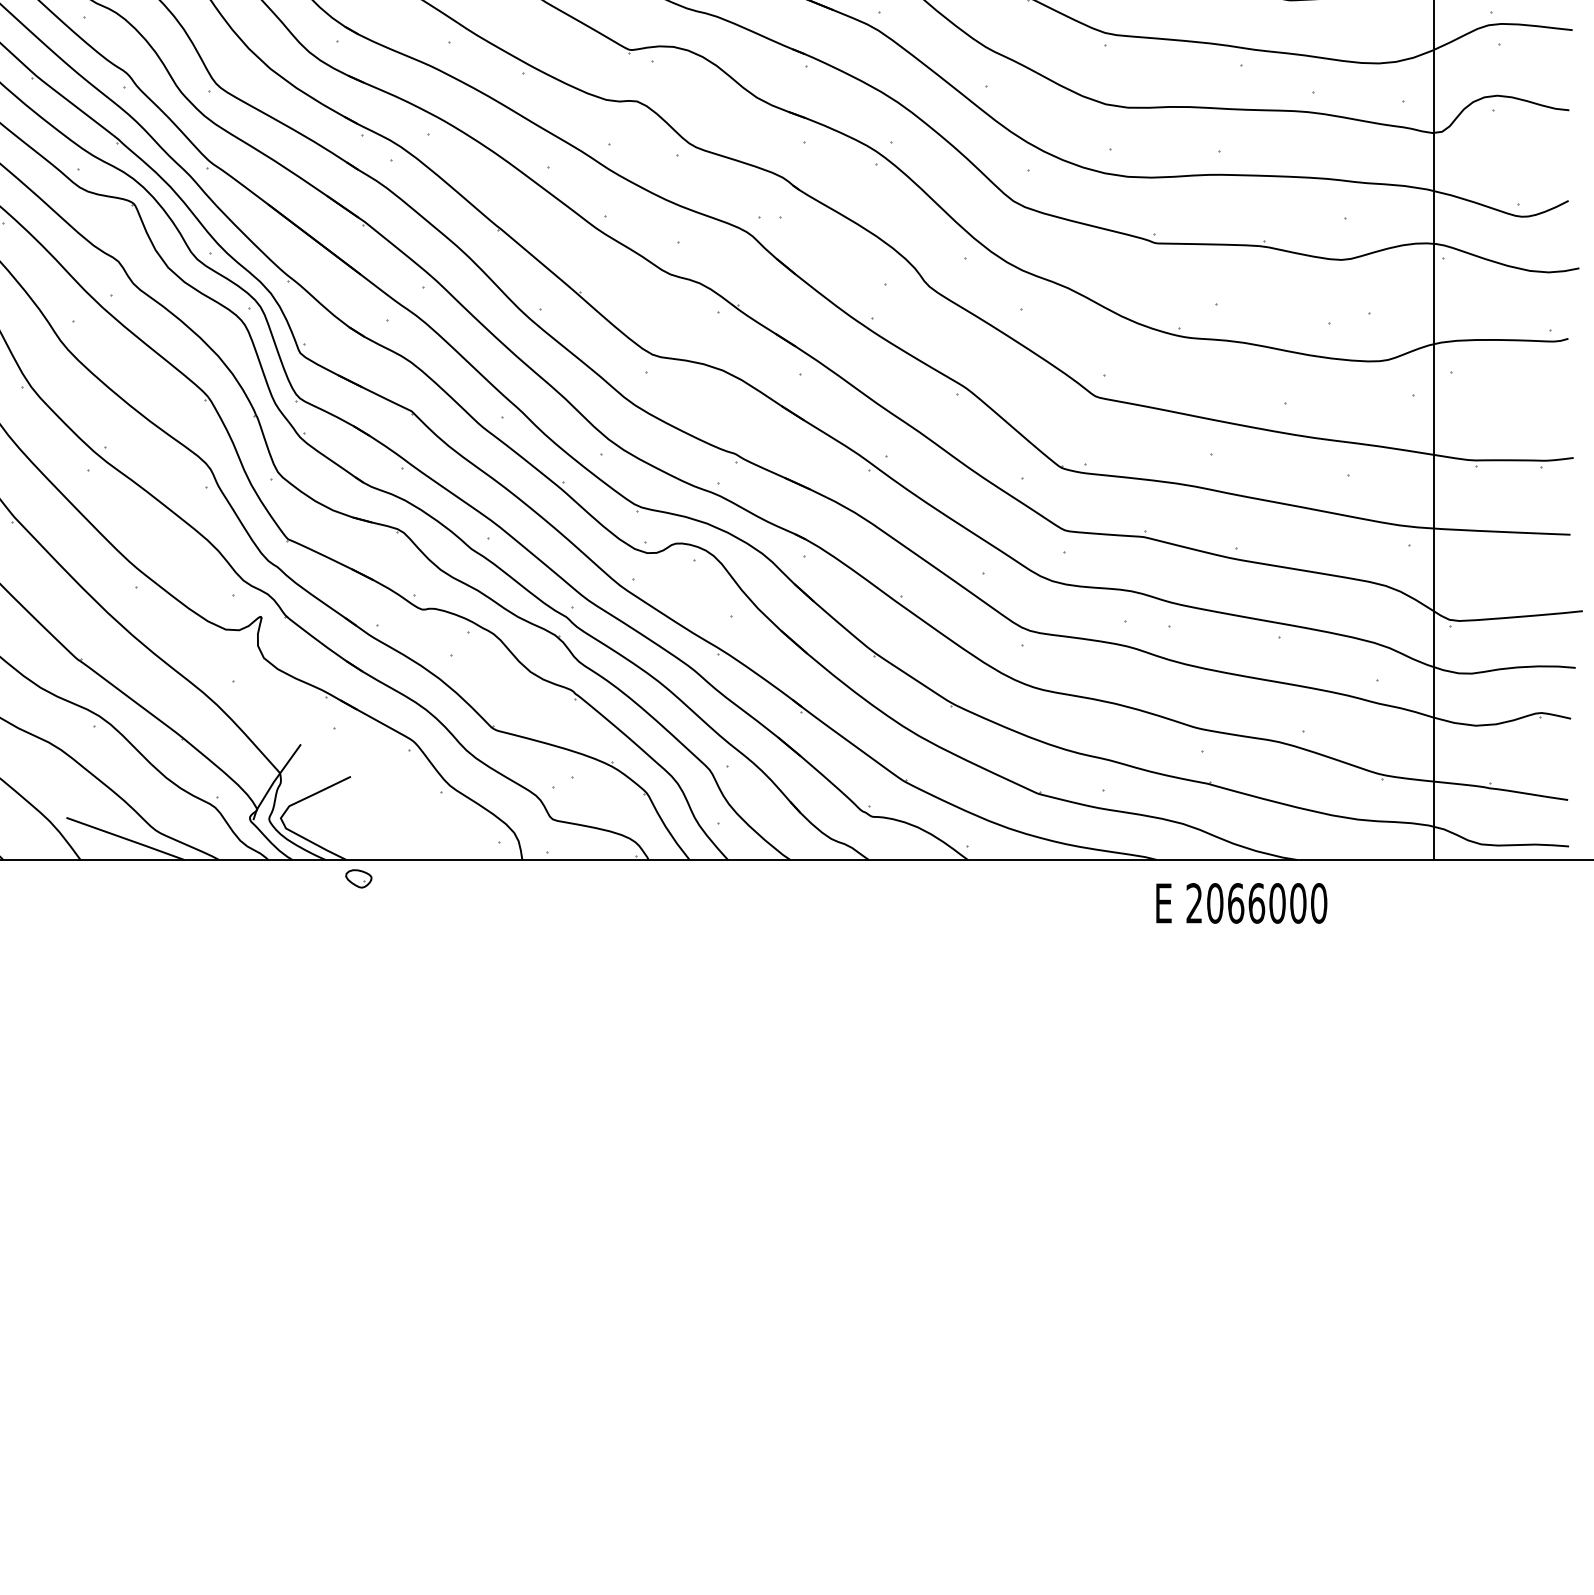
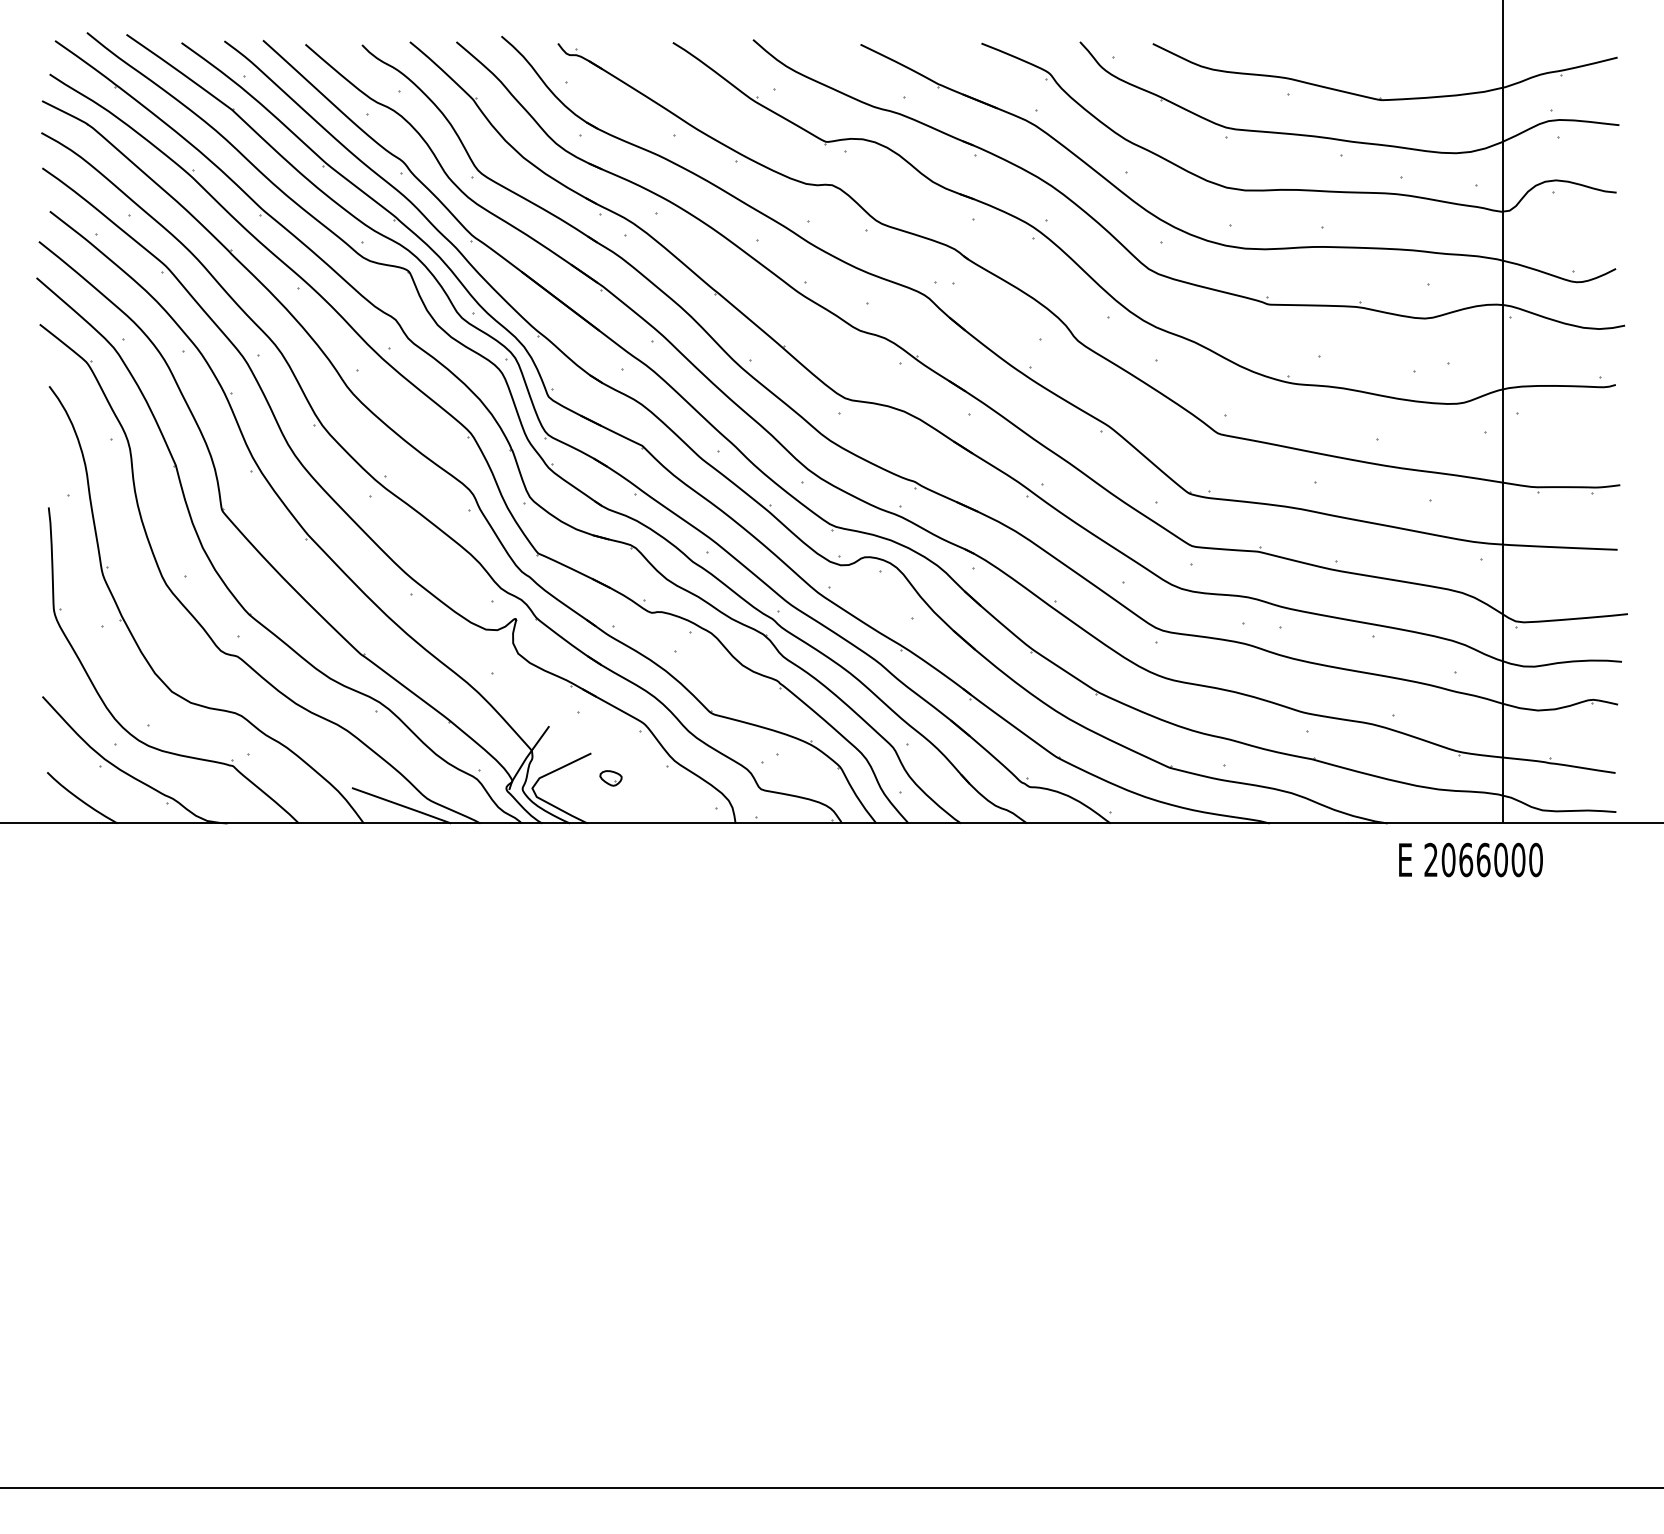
part: (358, 879) -> (610, 778), moved
text: (1241, 902) -> (1470, 859), moved

